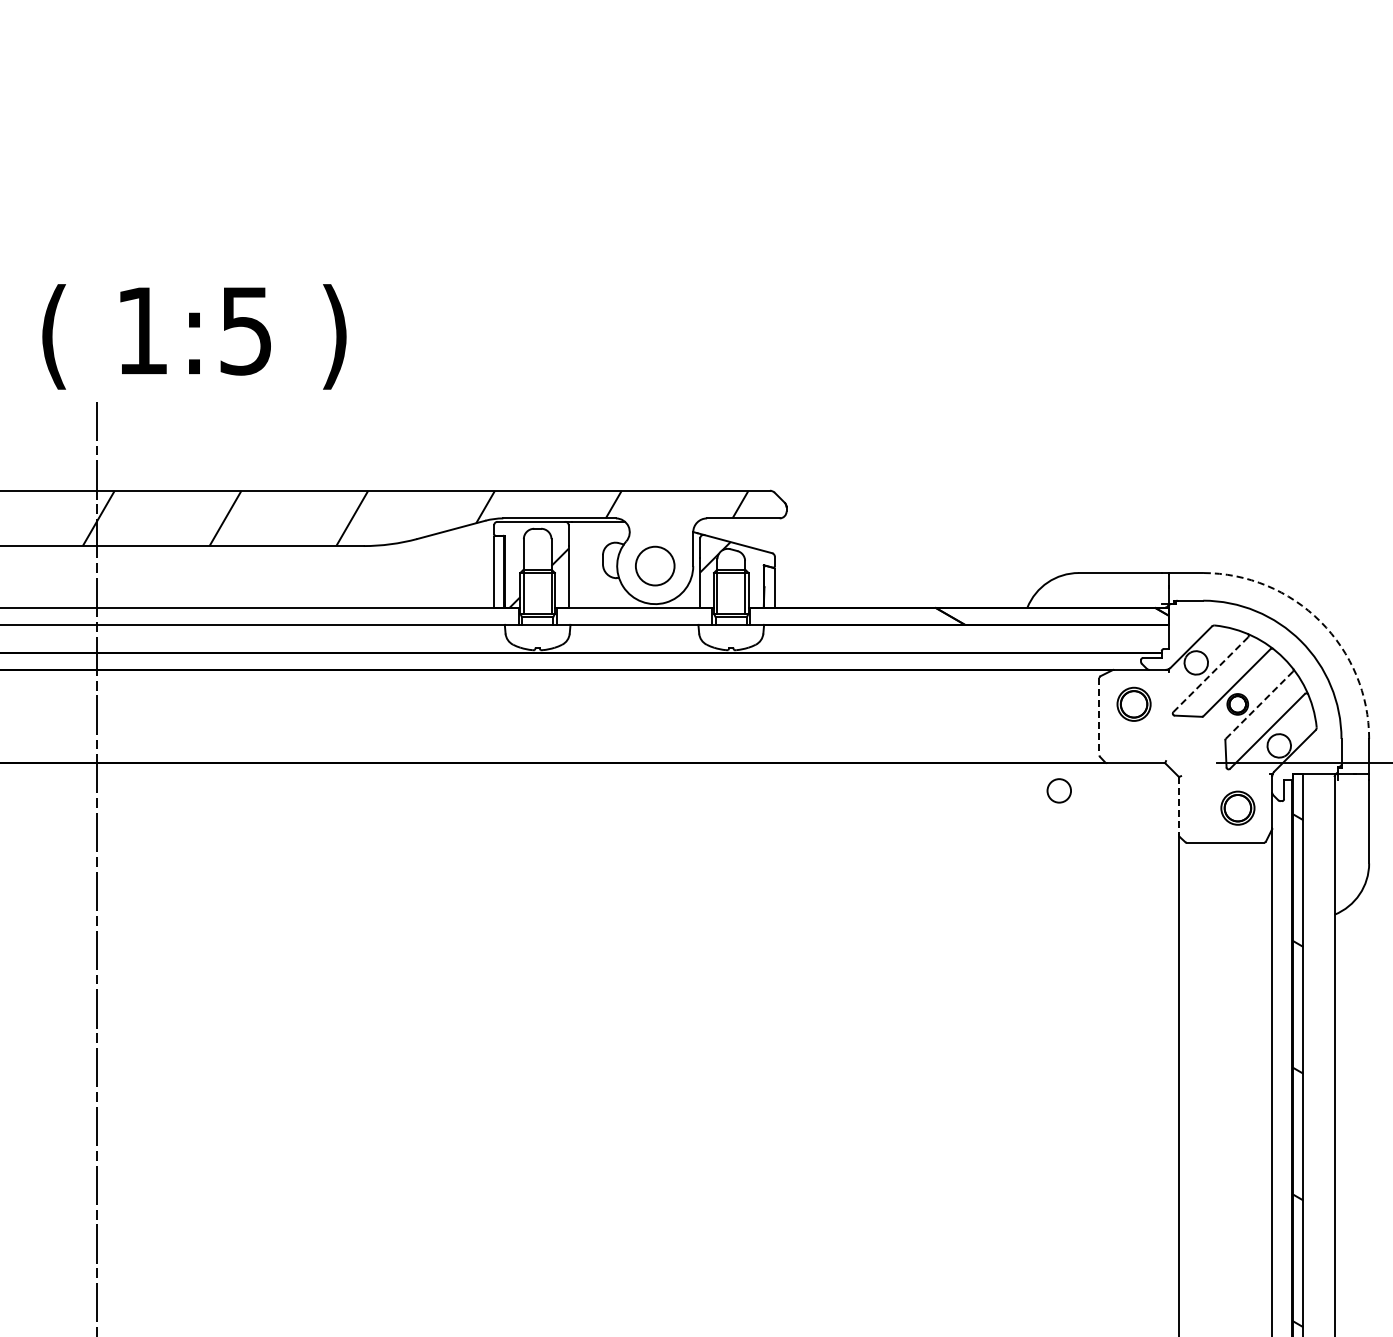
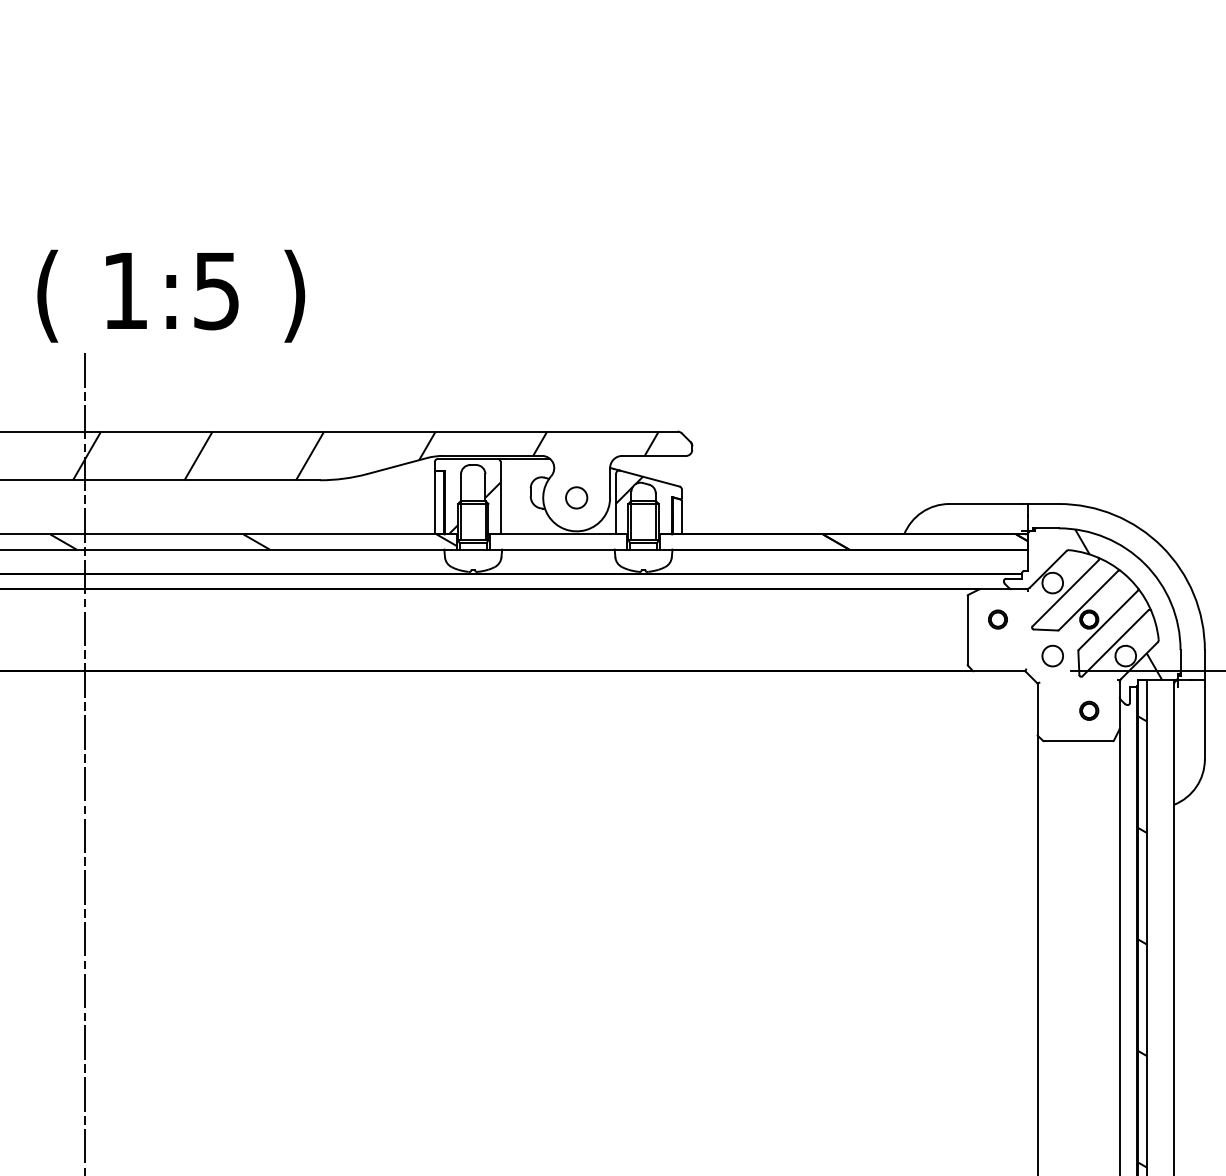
circle: (655, 566) -> (576, 498), size x0.62
hatch: (287, 615) -> (253, 541), added
arc: (1320, 621) -> (1162, 546), dashed -> solid
line: (1210, 674) -> (1065, 593), dashed -> solid
hatch: (1270, 687) -> (1118, 604), added
part: (1133, 704) -> (997, 619), size x0.62
line: (1259, 705) -> (1108, 620), dashed -> solid
line: (1099, 716) -> (967, 630), dashed -> solid
circle: (1058, 790) -> (1052, 655), moved
line: (1179, 806) -> (1037, 709), dashed -> solid
part: (1237, 807) -> (1089, 710), size x0.62

